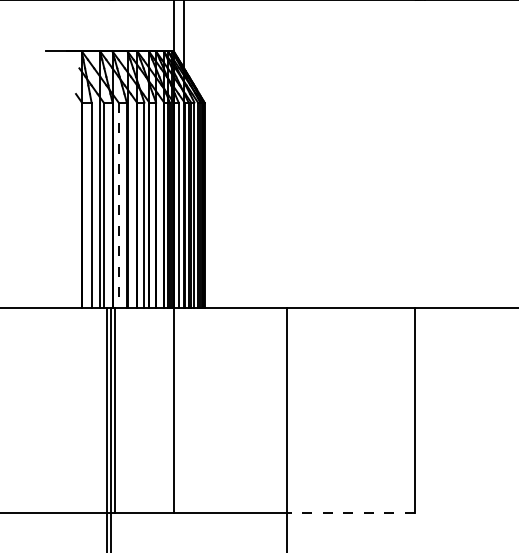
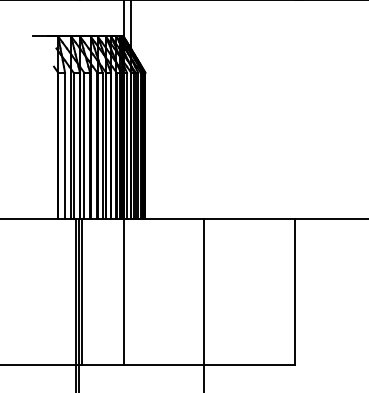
line: (118, 204) -> (84, 145), dashed -> solid
line: (350, 512) -> (249, 364), dashed -> solid

